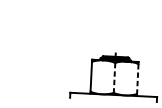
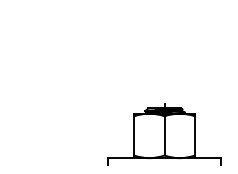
line: (114, 77) -> (164, 135), dashed -> solid
line: (137, 78) -> (194, 135), dashed -> solid

